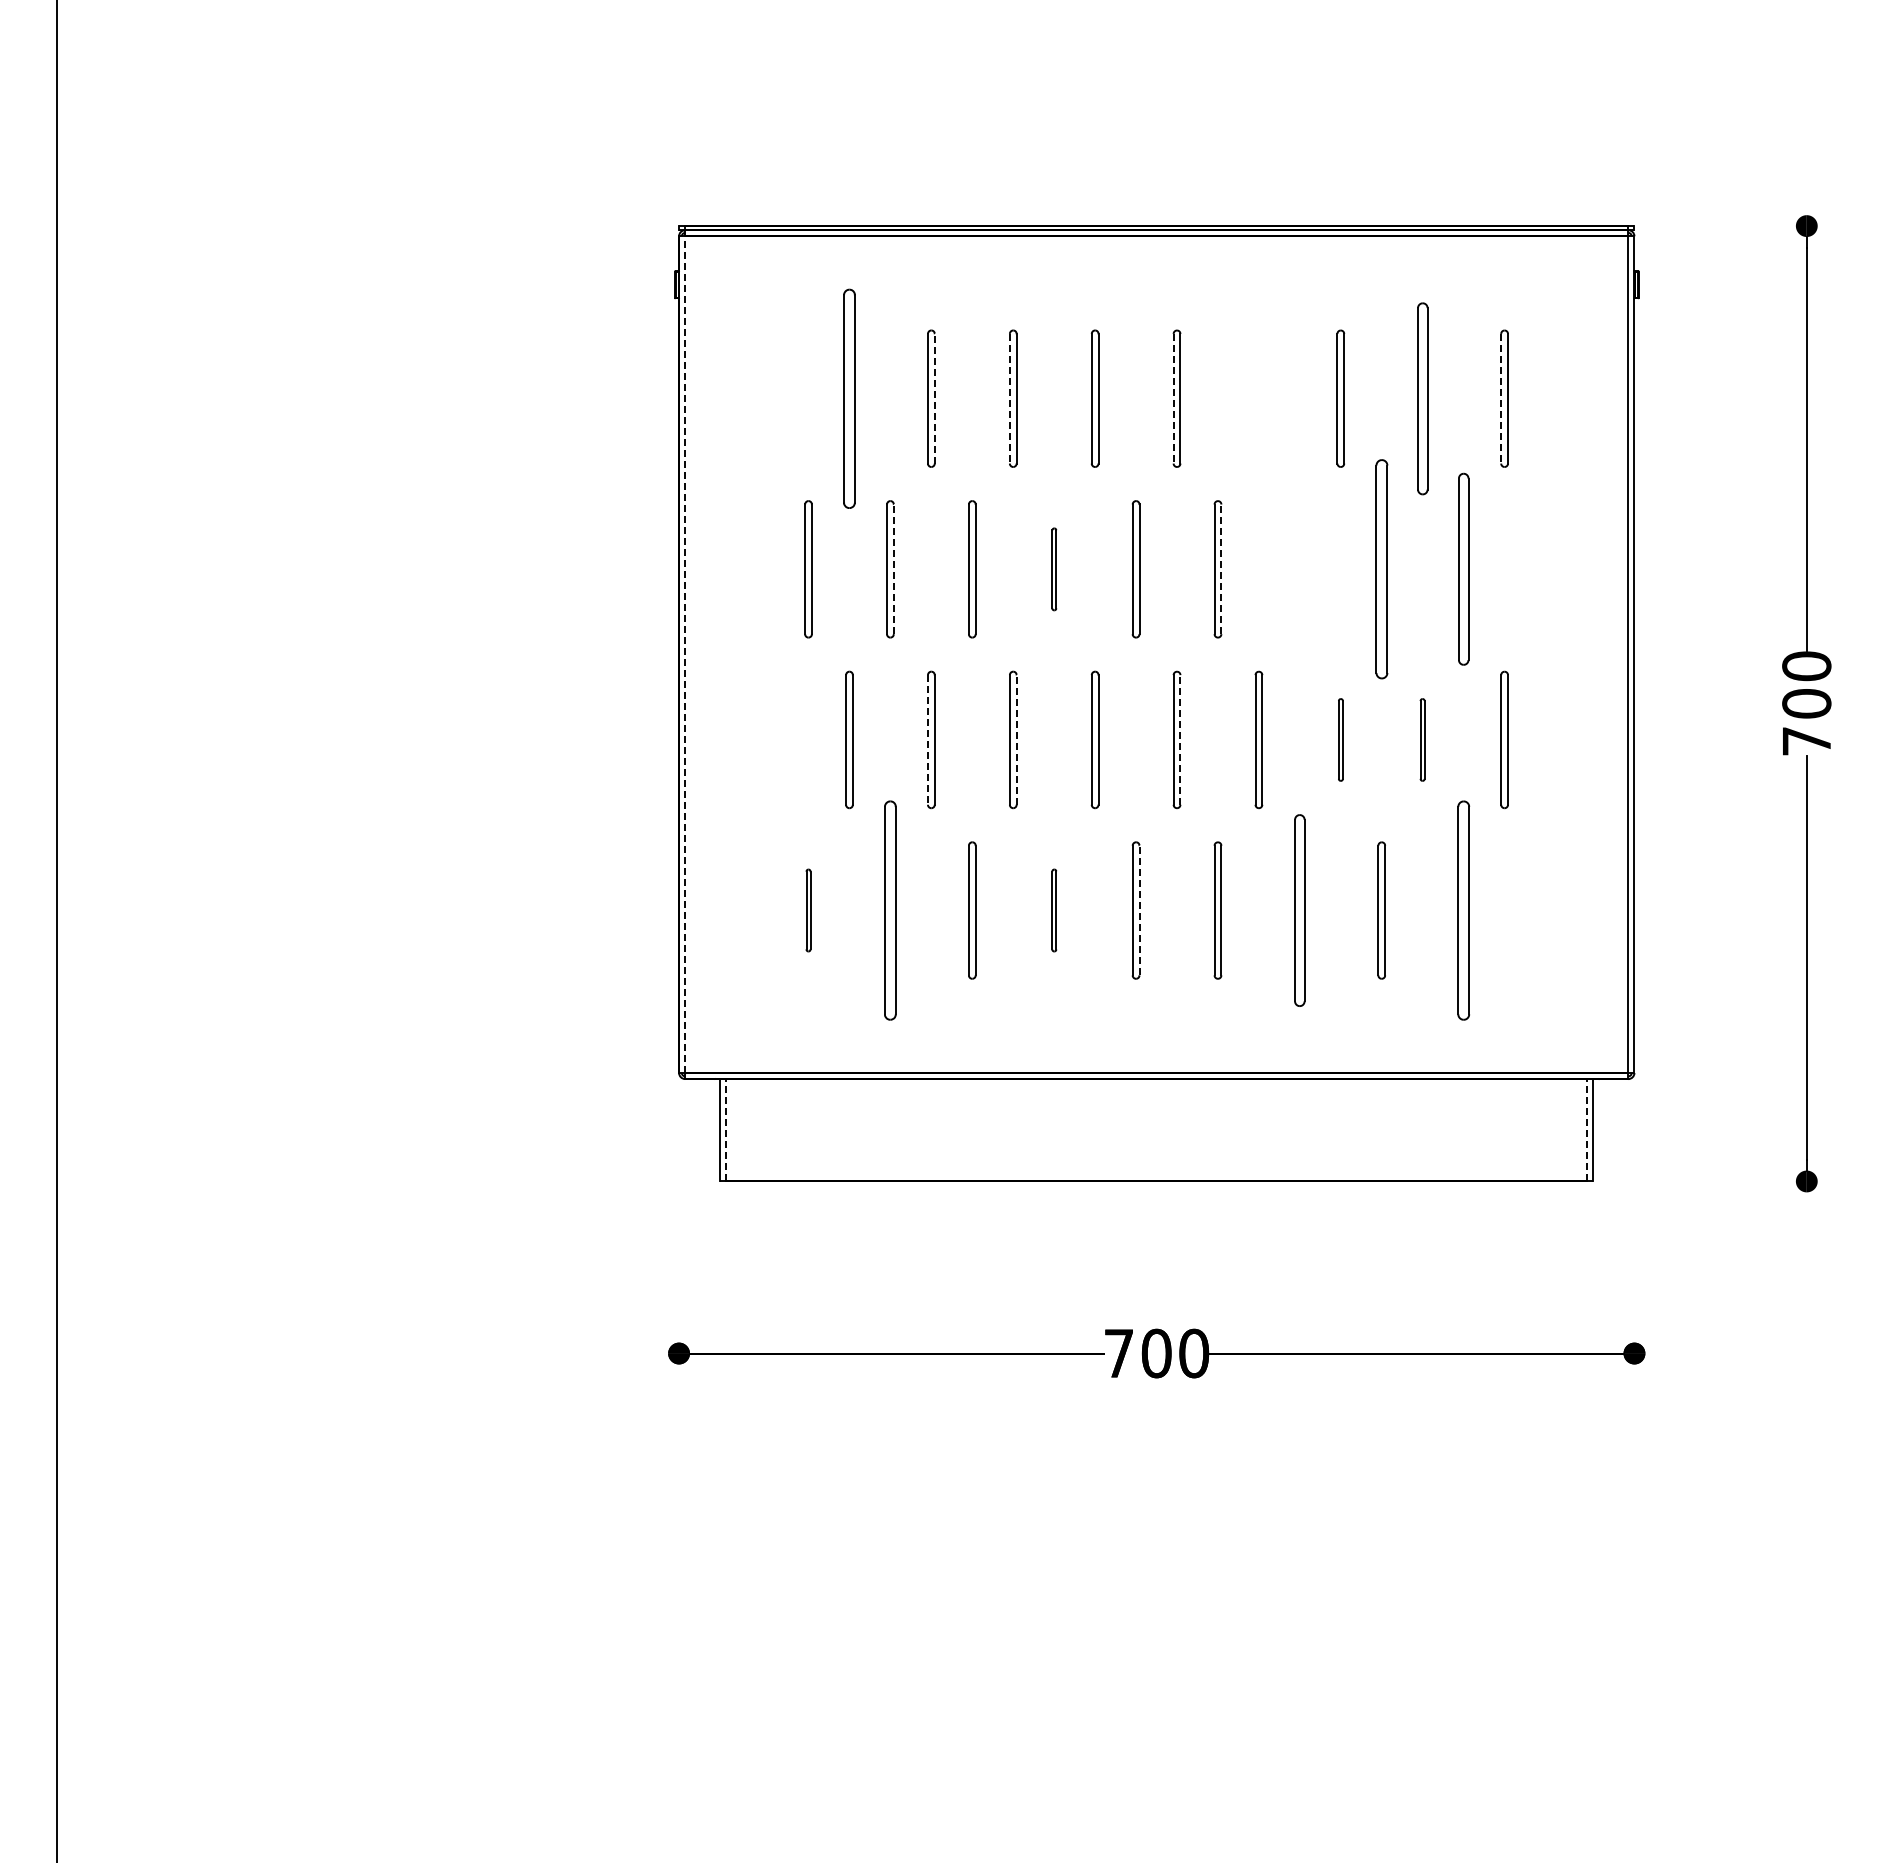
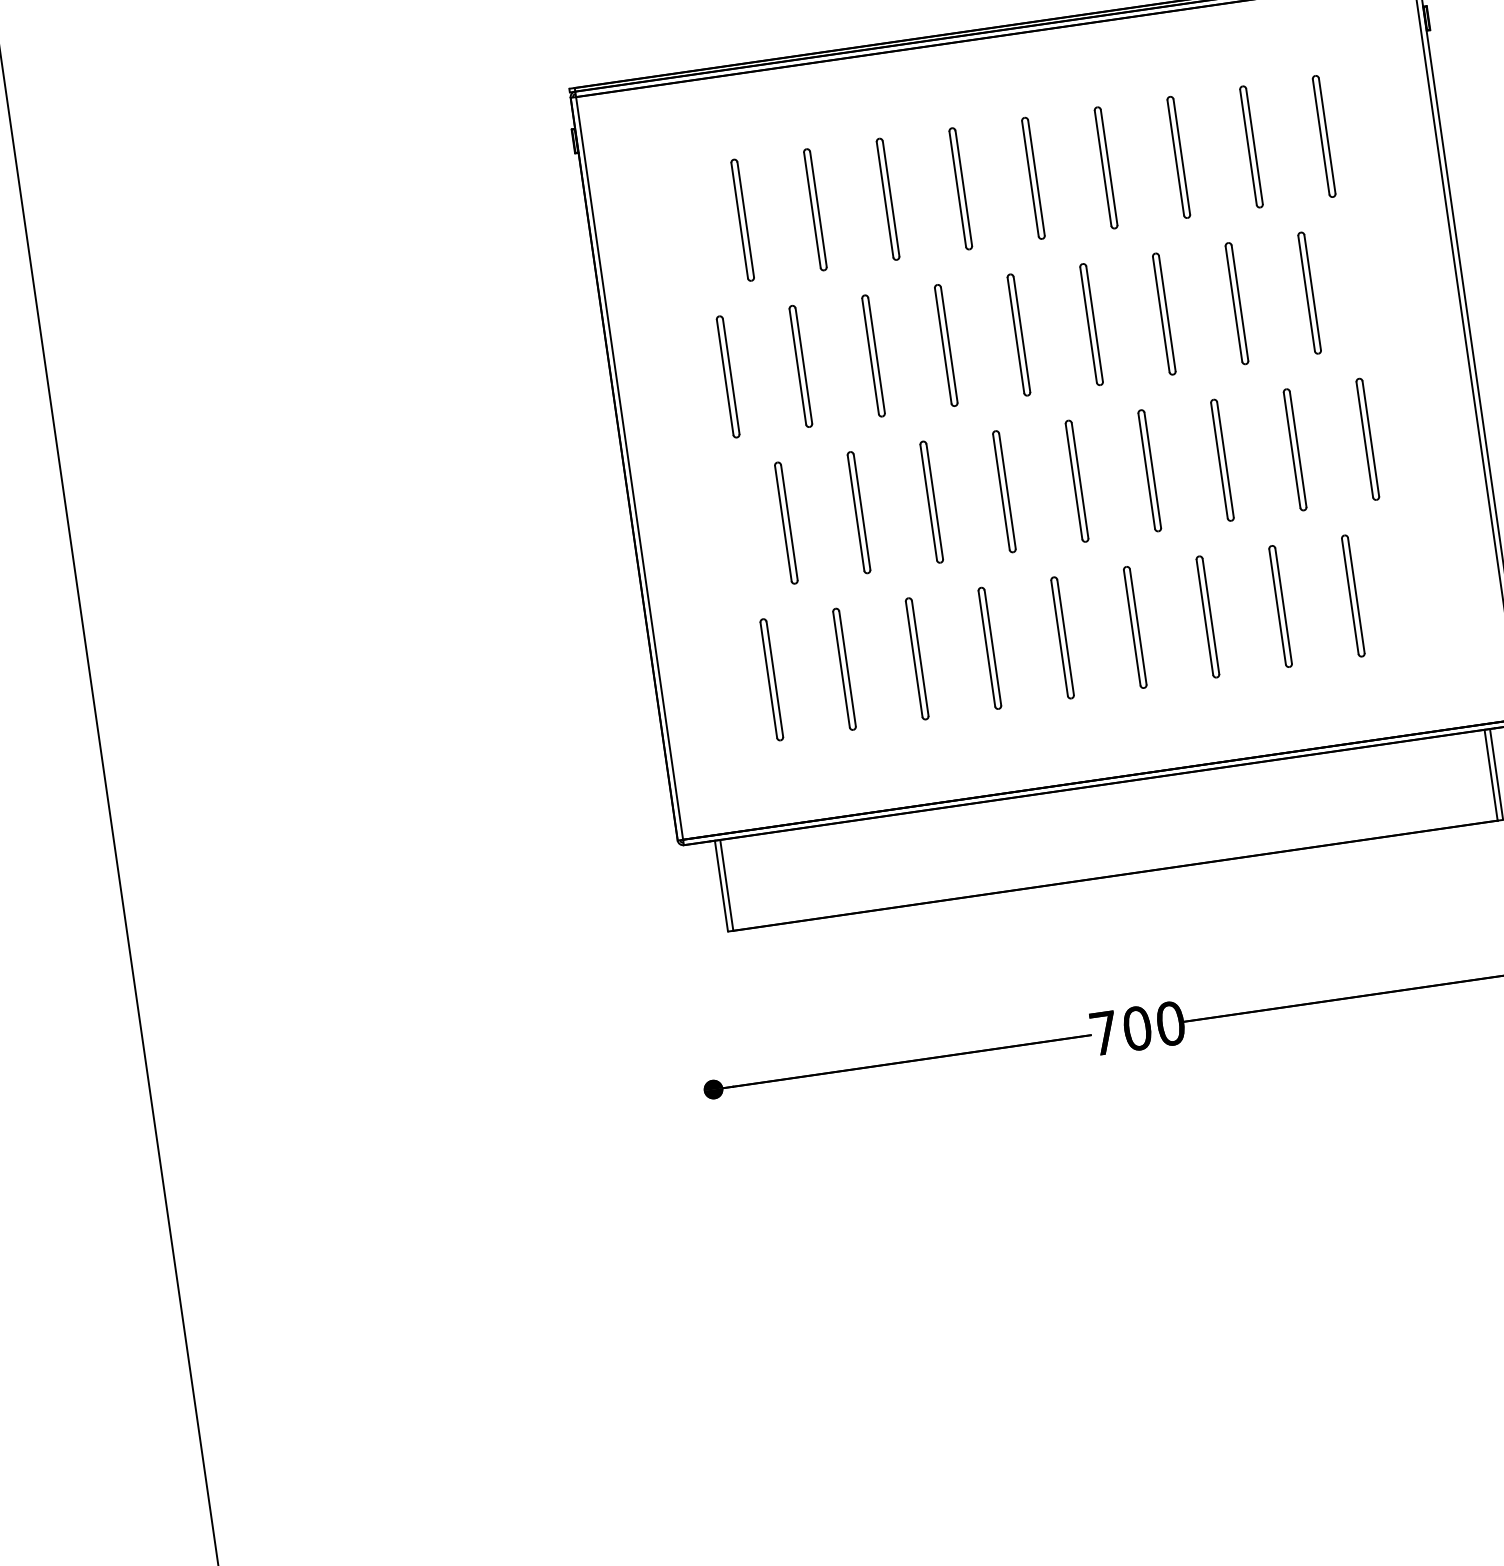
part: (849, 398) -> (742, 220), size x0.62
line: (934, 398) -> (818, 209), dashed -> solid
line: (1009, 398) -> (884, 199), dashed -> solid
line: (1173, 398) -> (1030, 178), dashed -> solid
part: (1258, 398) -> (1105, 167), added
part: (1422, 398) -> (1251, 146), size x0.71
line: (1501, 398) -> (1321, 136), dashed -> solid
line: (893, 569) -> (803, 366), dashed -> solid
part: (1054, 569) -> (946, 345), size x1.67
line: (1221, 569) -> (1094, 324), dashed -> solid
part: (1299, 569) -> (1163, 314), added
part: (1381, 569) -> (1236, 303), size x0.62
part: (1463, 569) -> (1309, 293), size x0.71
line: (685, 654) -> (629, 468), dashed -> solid
line: (928, 739) -> (856, 512), dashed -> solid
line: (1016, 739) -> (934, 501), dashed -> solid
line: (1180, 739) -> (1080, 480), dashed -> solid
part: (1340, 739) -> (1222, 459), size x1.67
part: (1422, 739) -> (1294, 449), size x1.67
part: (808, 910) -> (771, 679), size x1.67
part: (890, 910) -> (844, 669), size x0.62
part: (1054, 910) -> (990, 648), size x1.67
line: (1139, 910) -> (1065, 637), dashed -> solid
part: (1299, 910) -> (1207, 616), size x0.71
part: (1463, 910) -> (1353, 595), size x0.62
line: (726, 1129) -> (726, 884), dashed -> solid
line: (1587, 1129) -> (1491, 774), dashed -> solid

